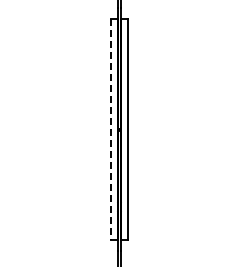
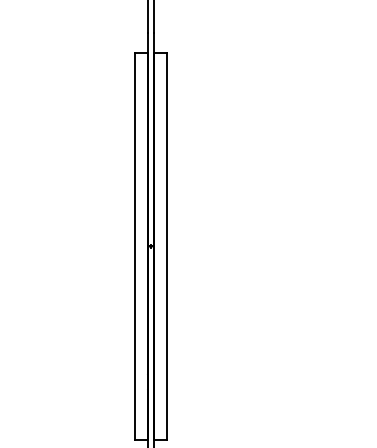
line: (110, 130) -> (135, 247), dashed -> solid

